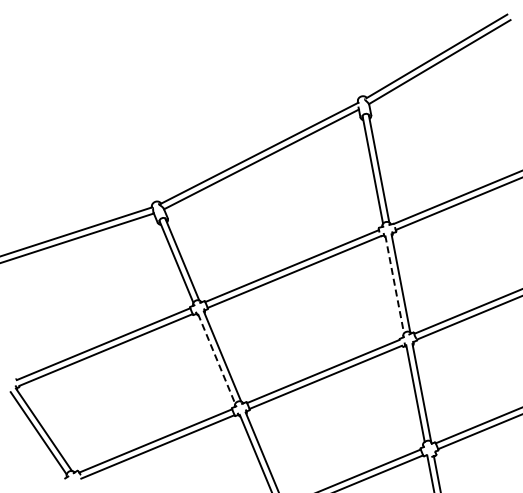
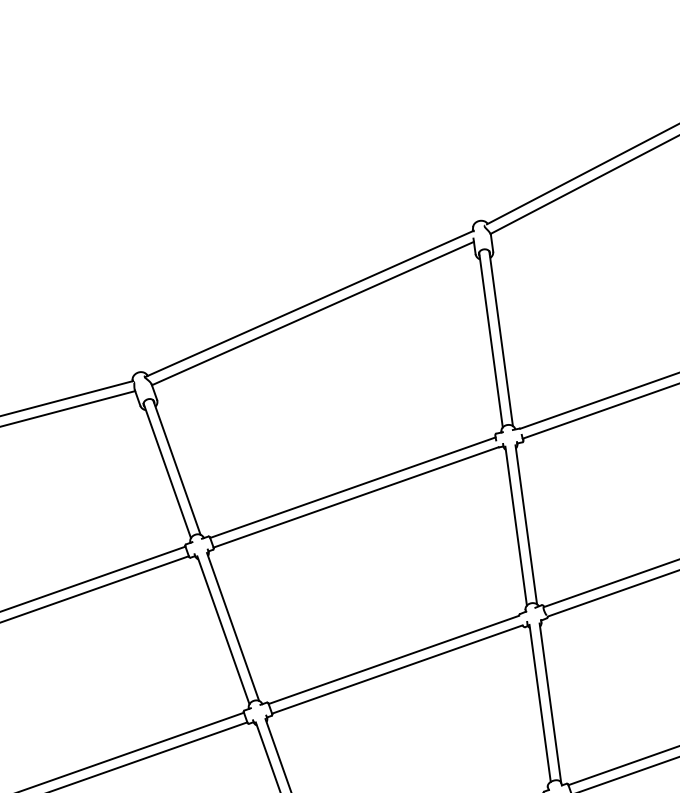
line: (394, 284) -> (515, 526), dashed -> solid
line: (216, 358) -> (223, 629), dashed -> solid

